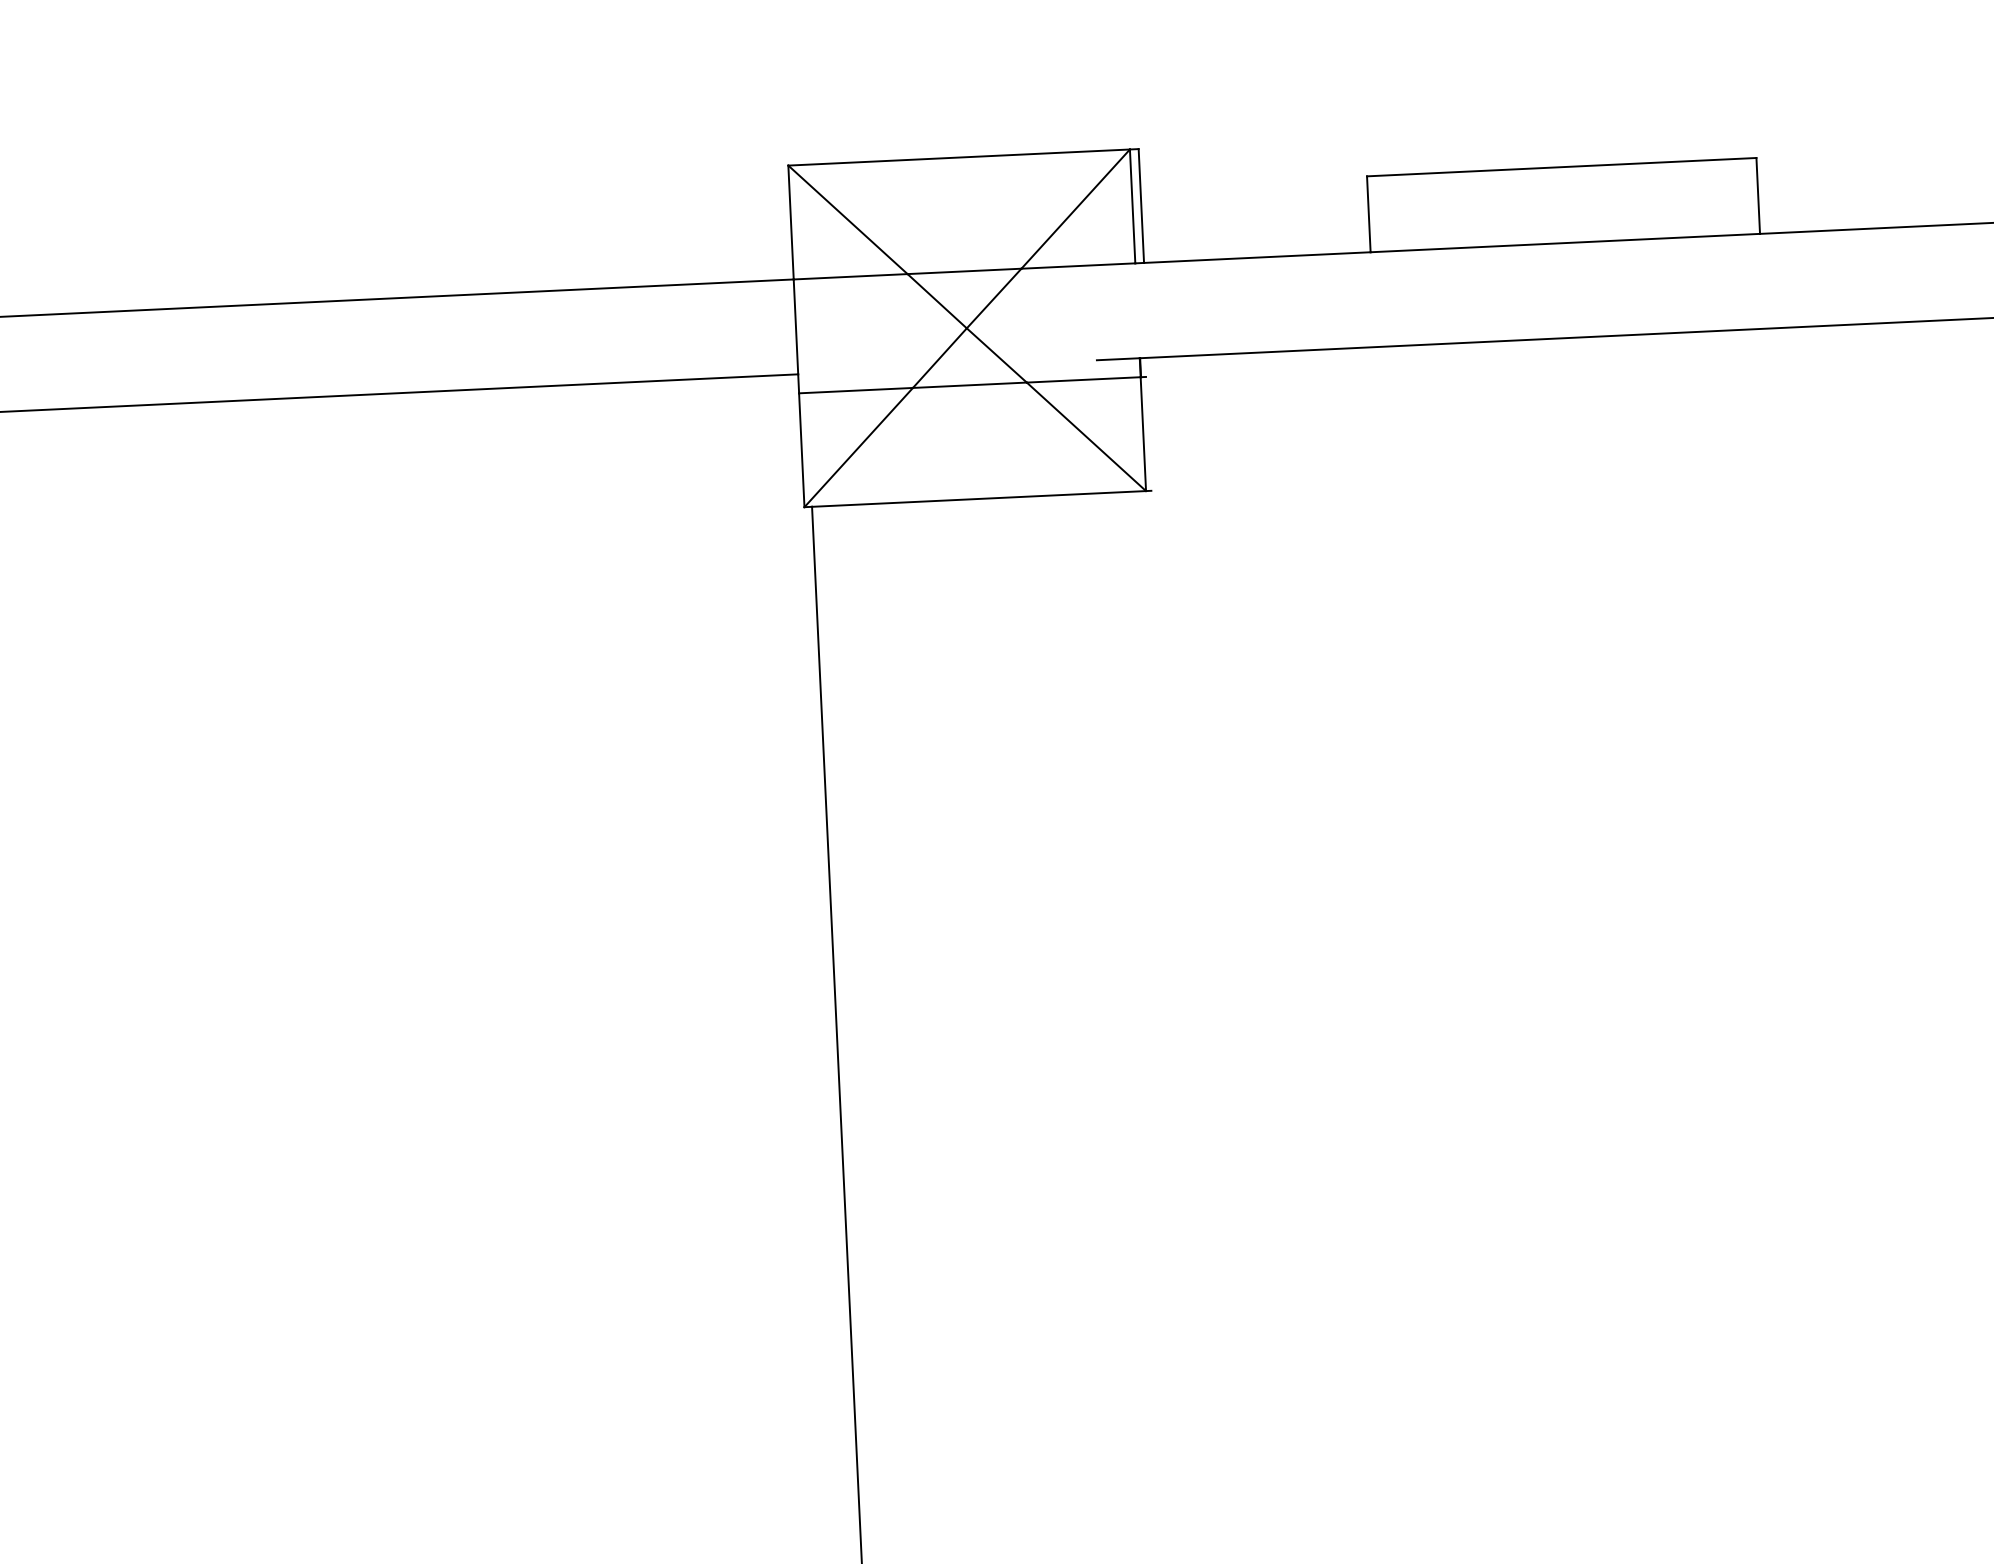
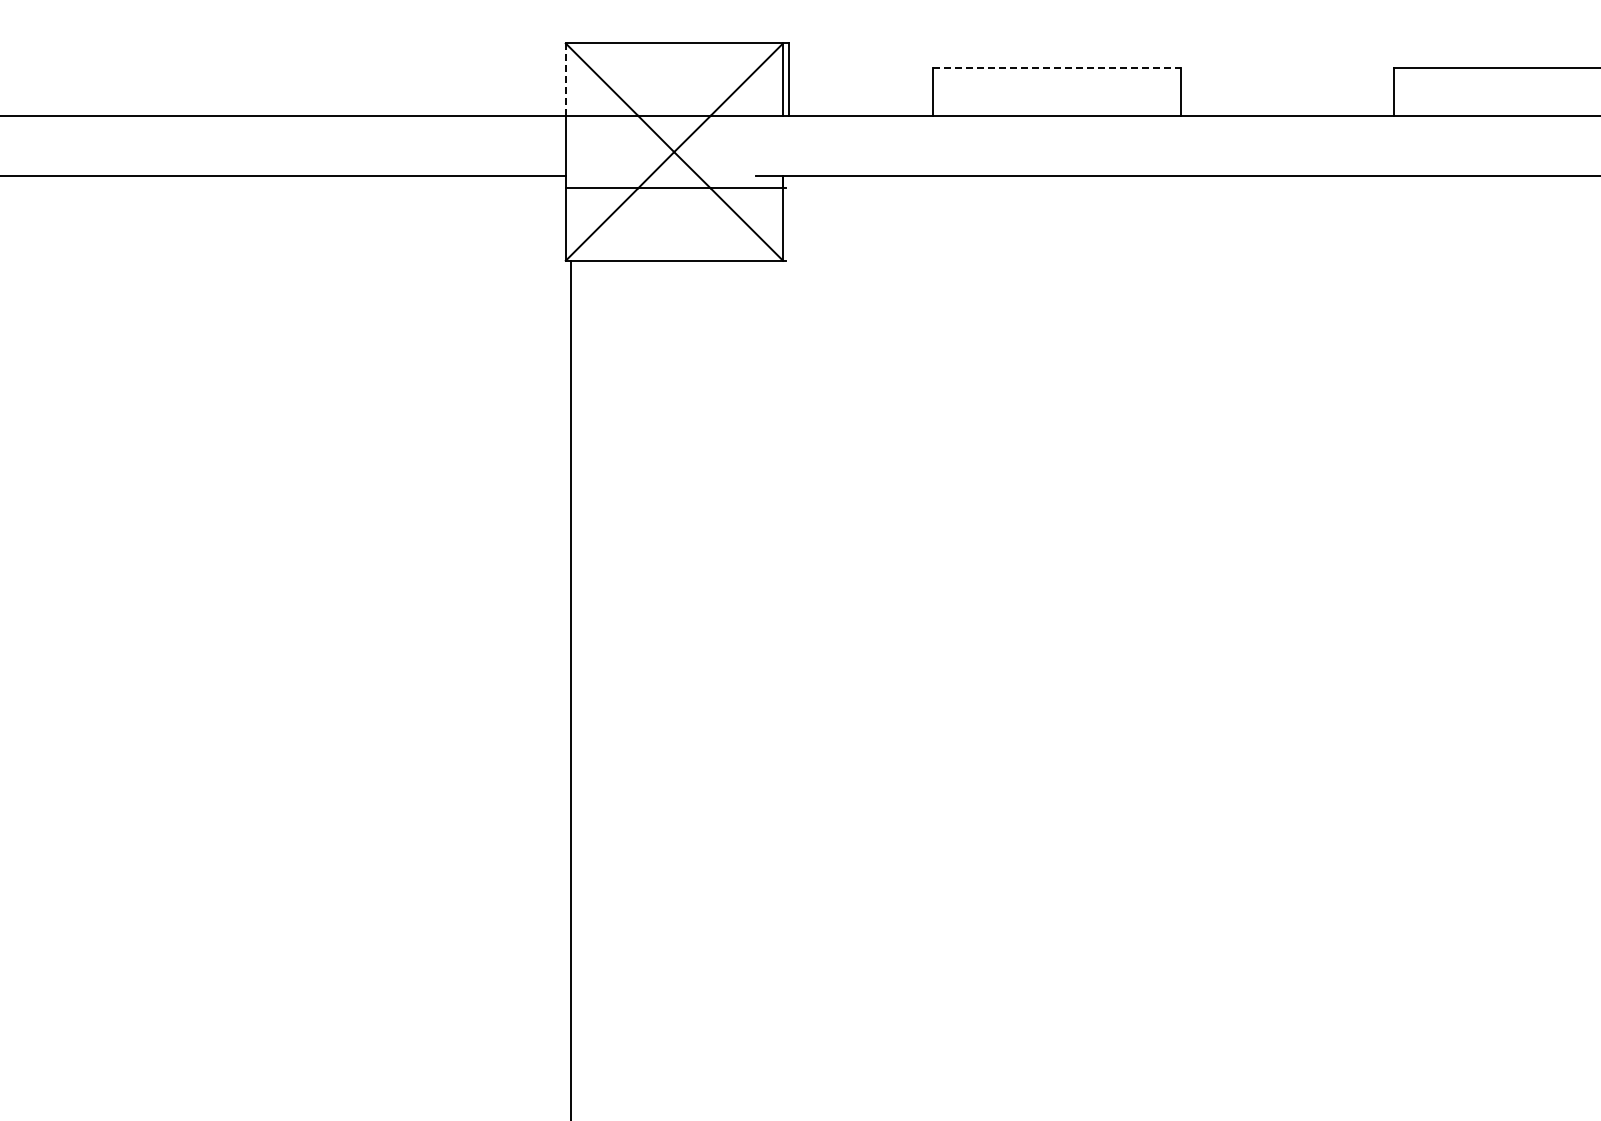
line: (1561, 167) -> (1056, 67), solid -> dashed
line: (790, 223) -> (565, 80), solid -> dashed

